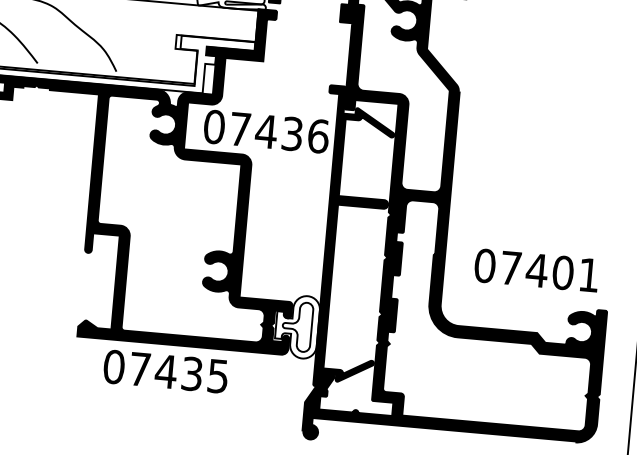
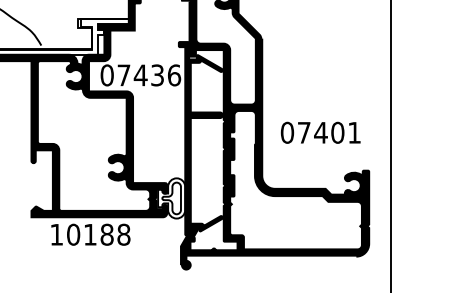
text: (536, 269) -> (320, 132), moved
text: (166, 371) -> (90, 234), 07435 -> 10188

